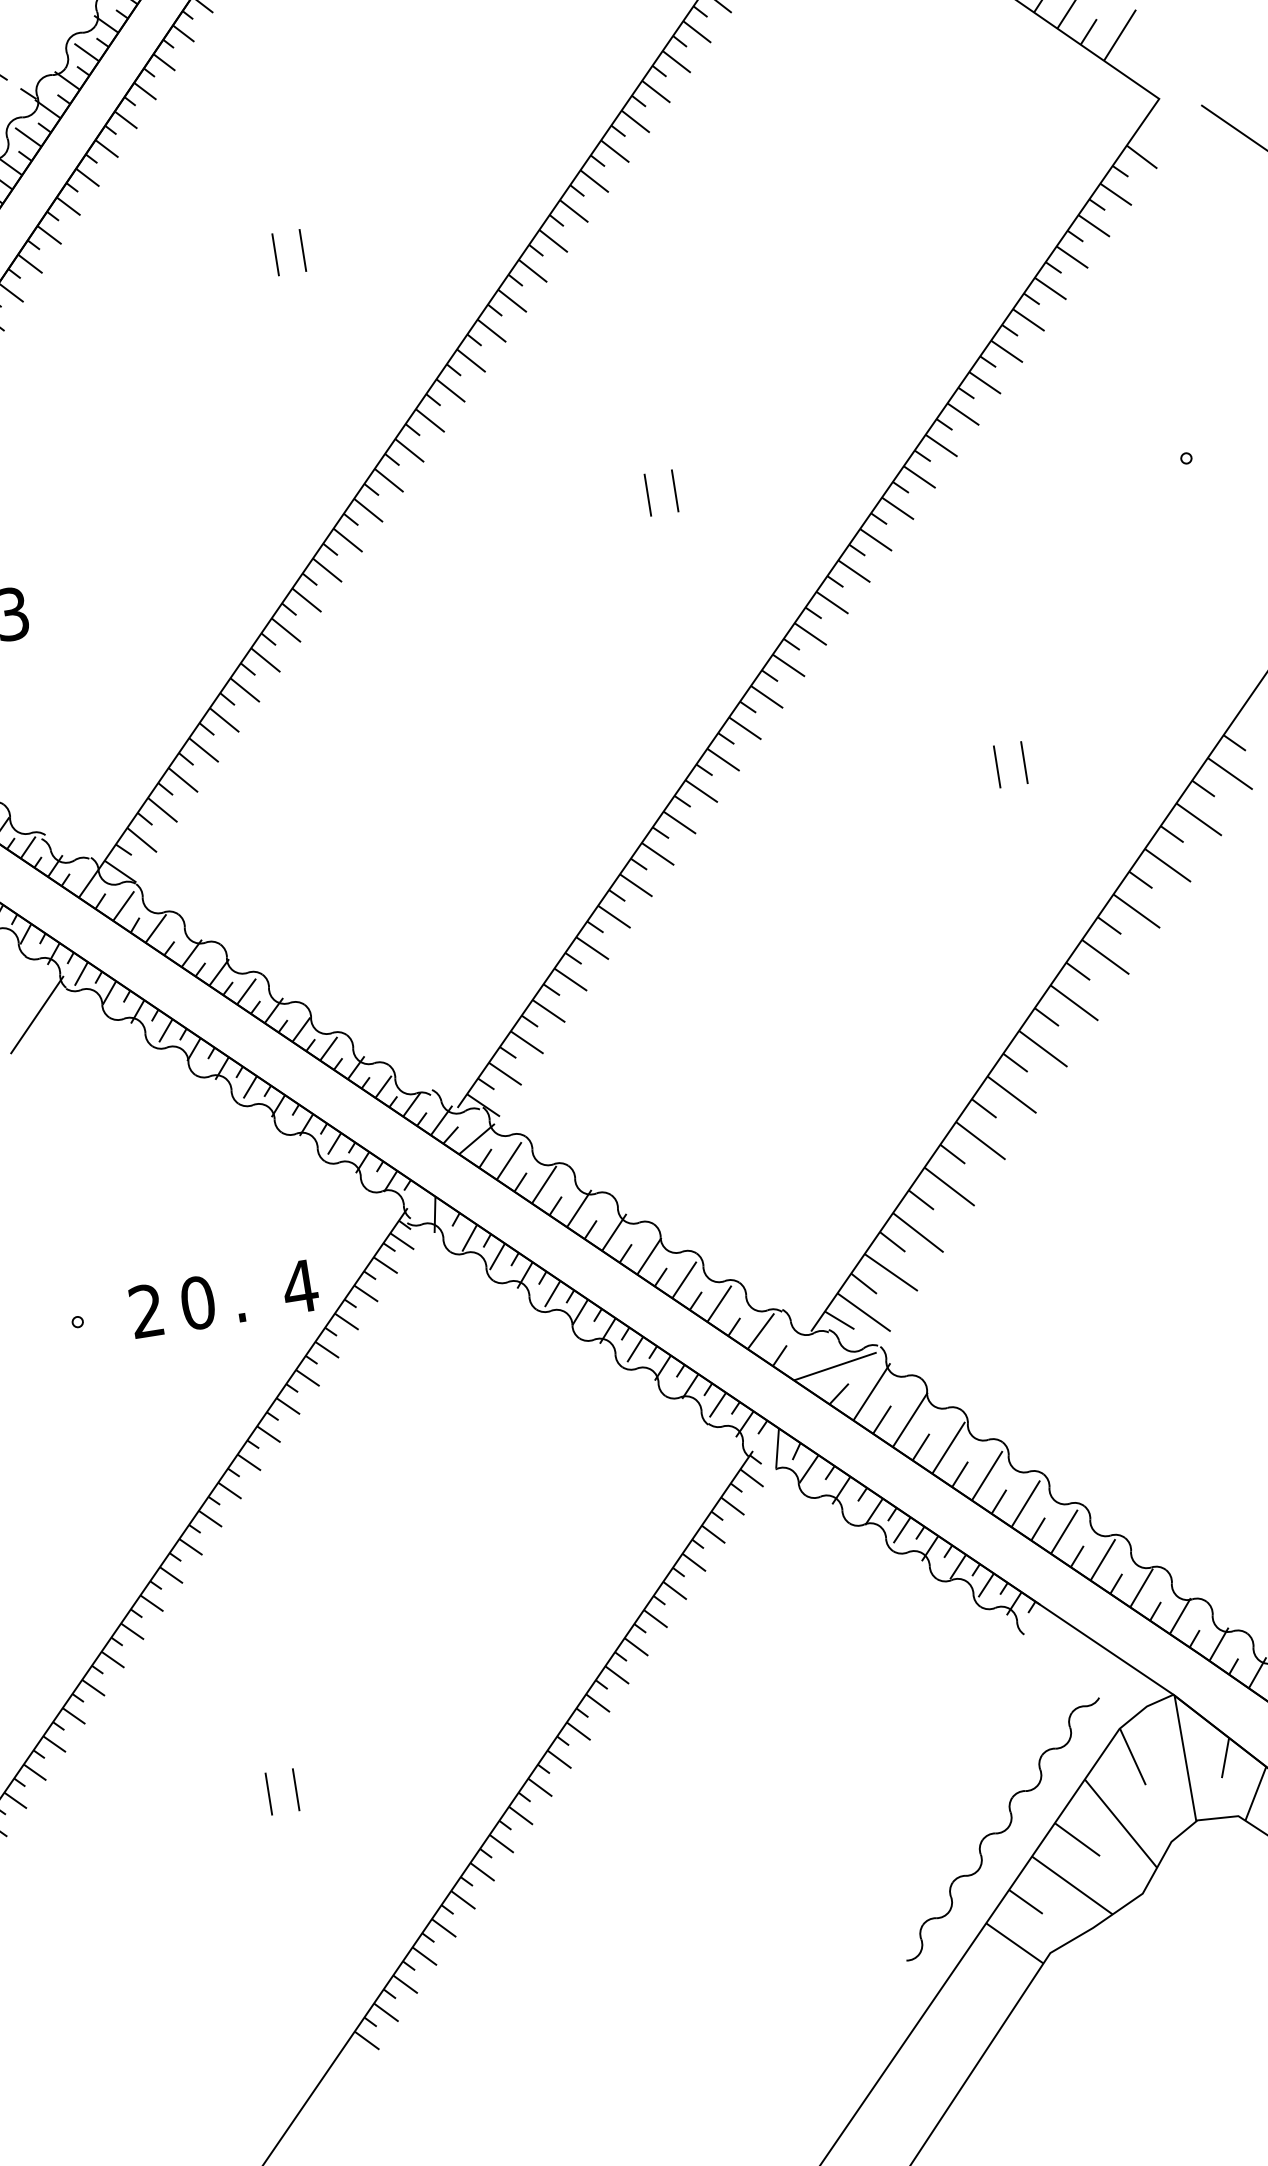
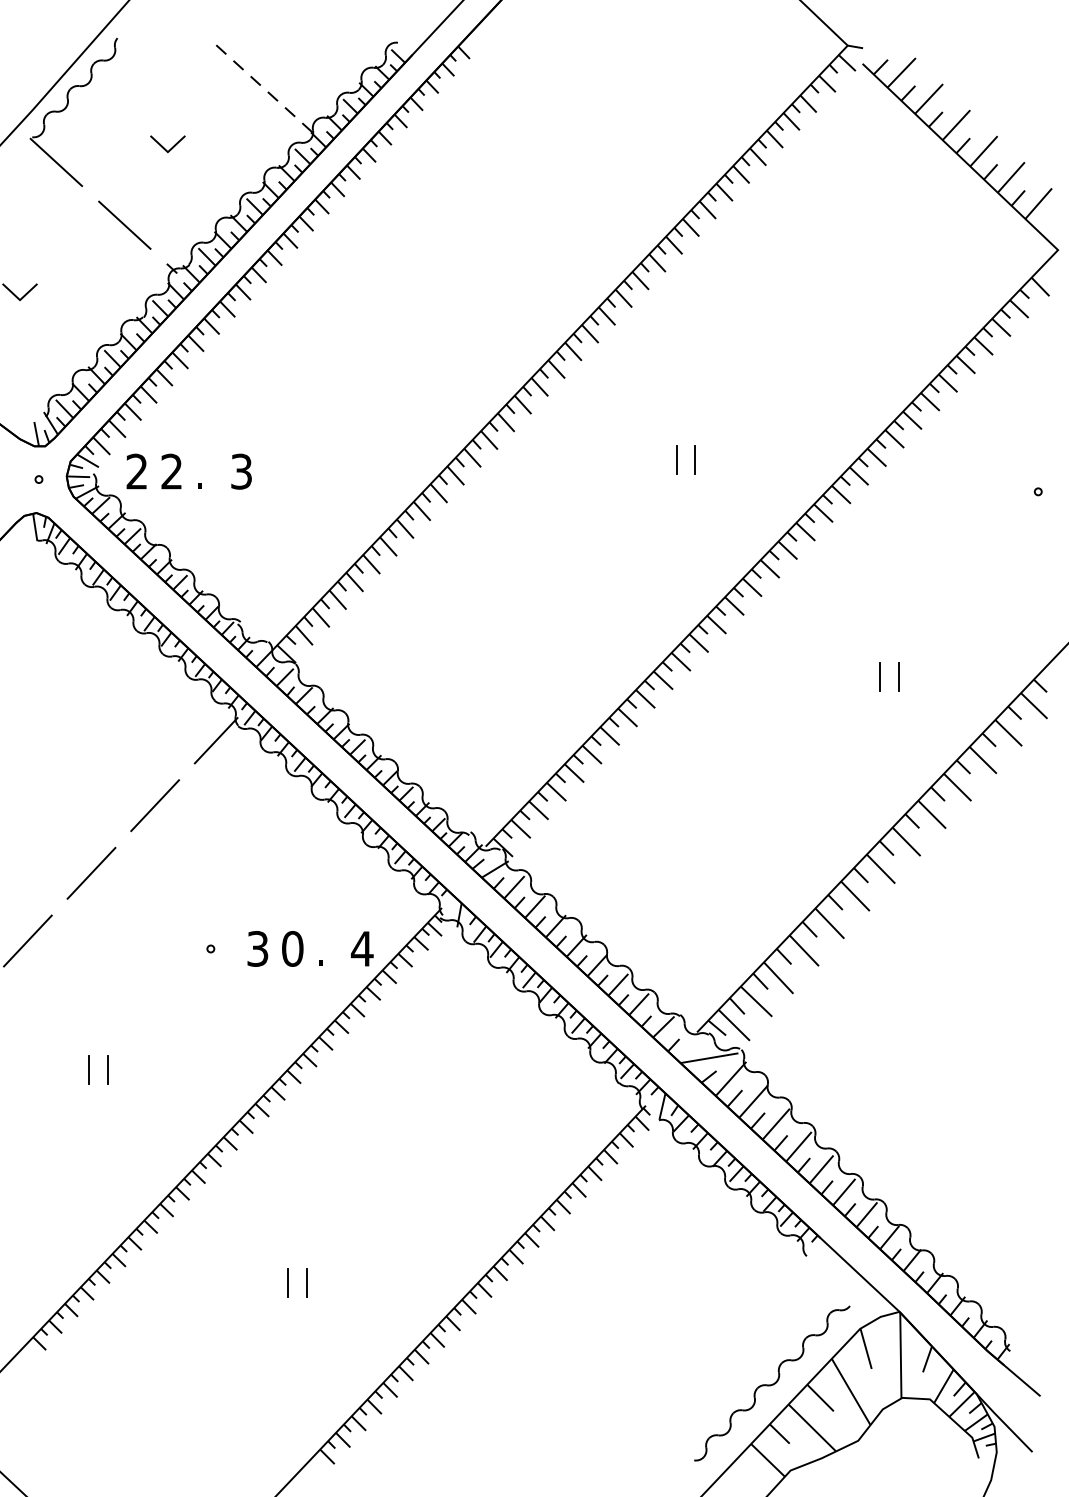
line: (303, 250) -> (473, 260), removed
line: (275, 254) -> (454, 260), removed
text: (146, 1310) -> (257, 948), 2 -> 3

